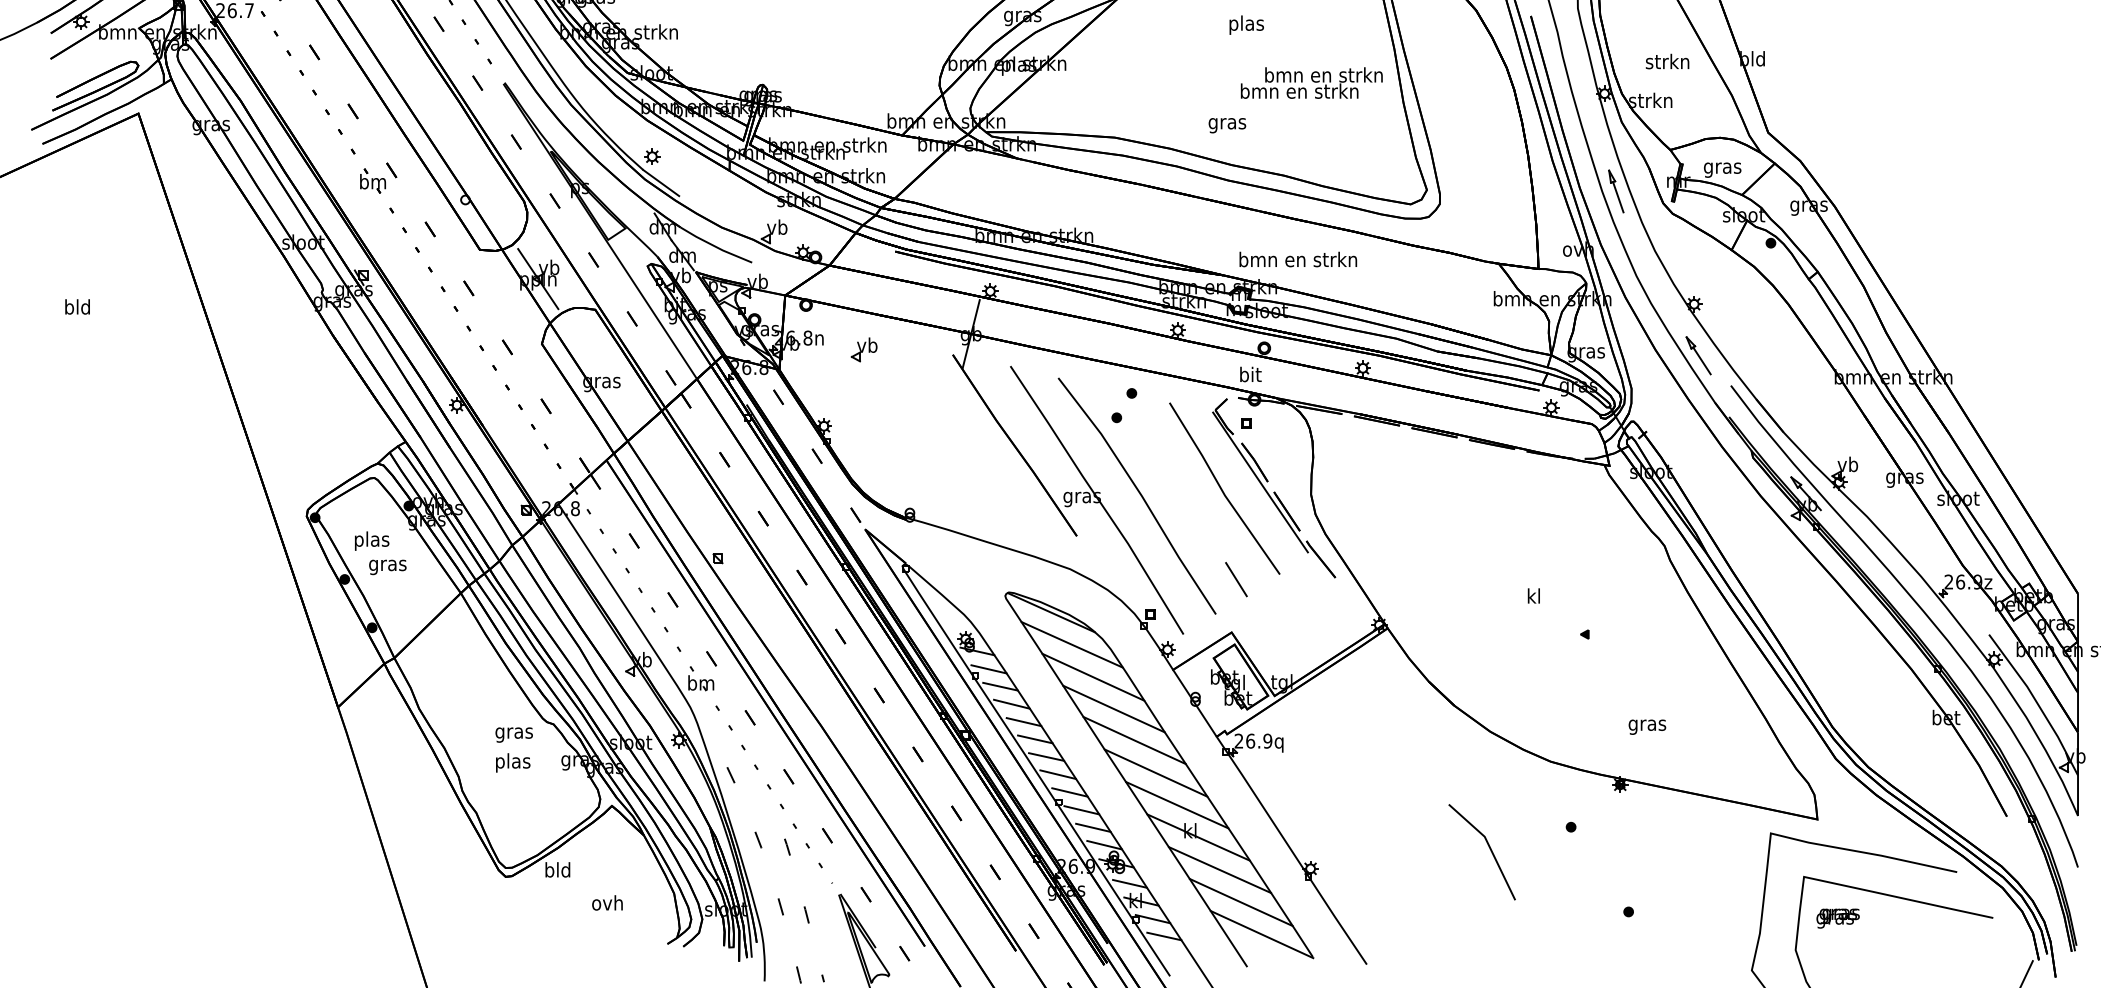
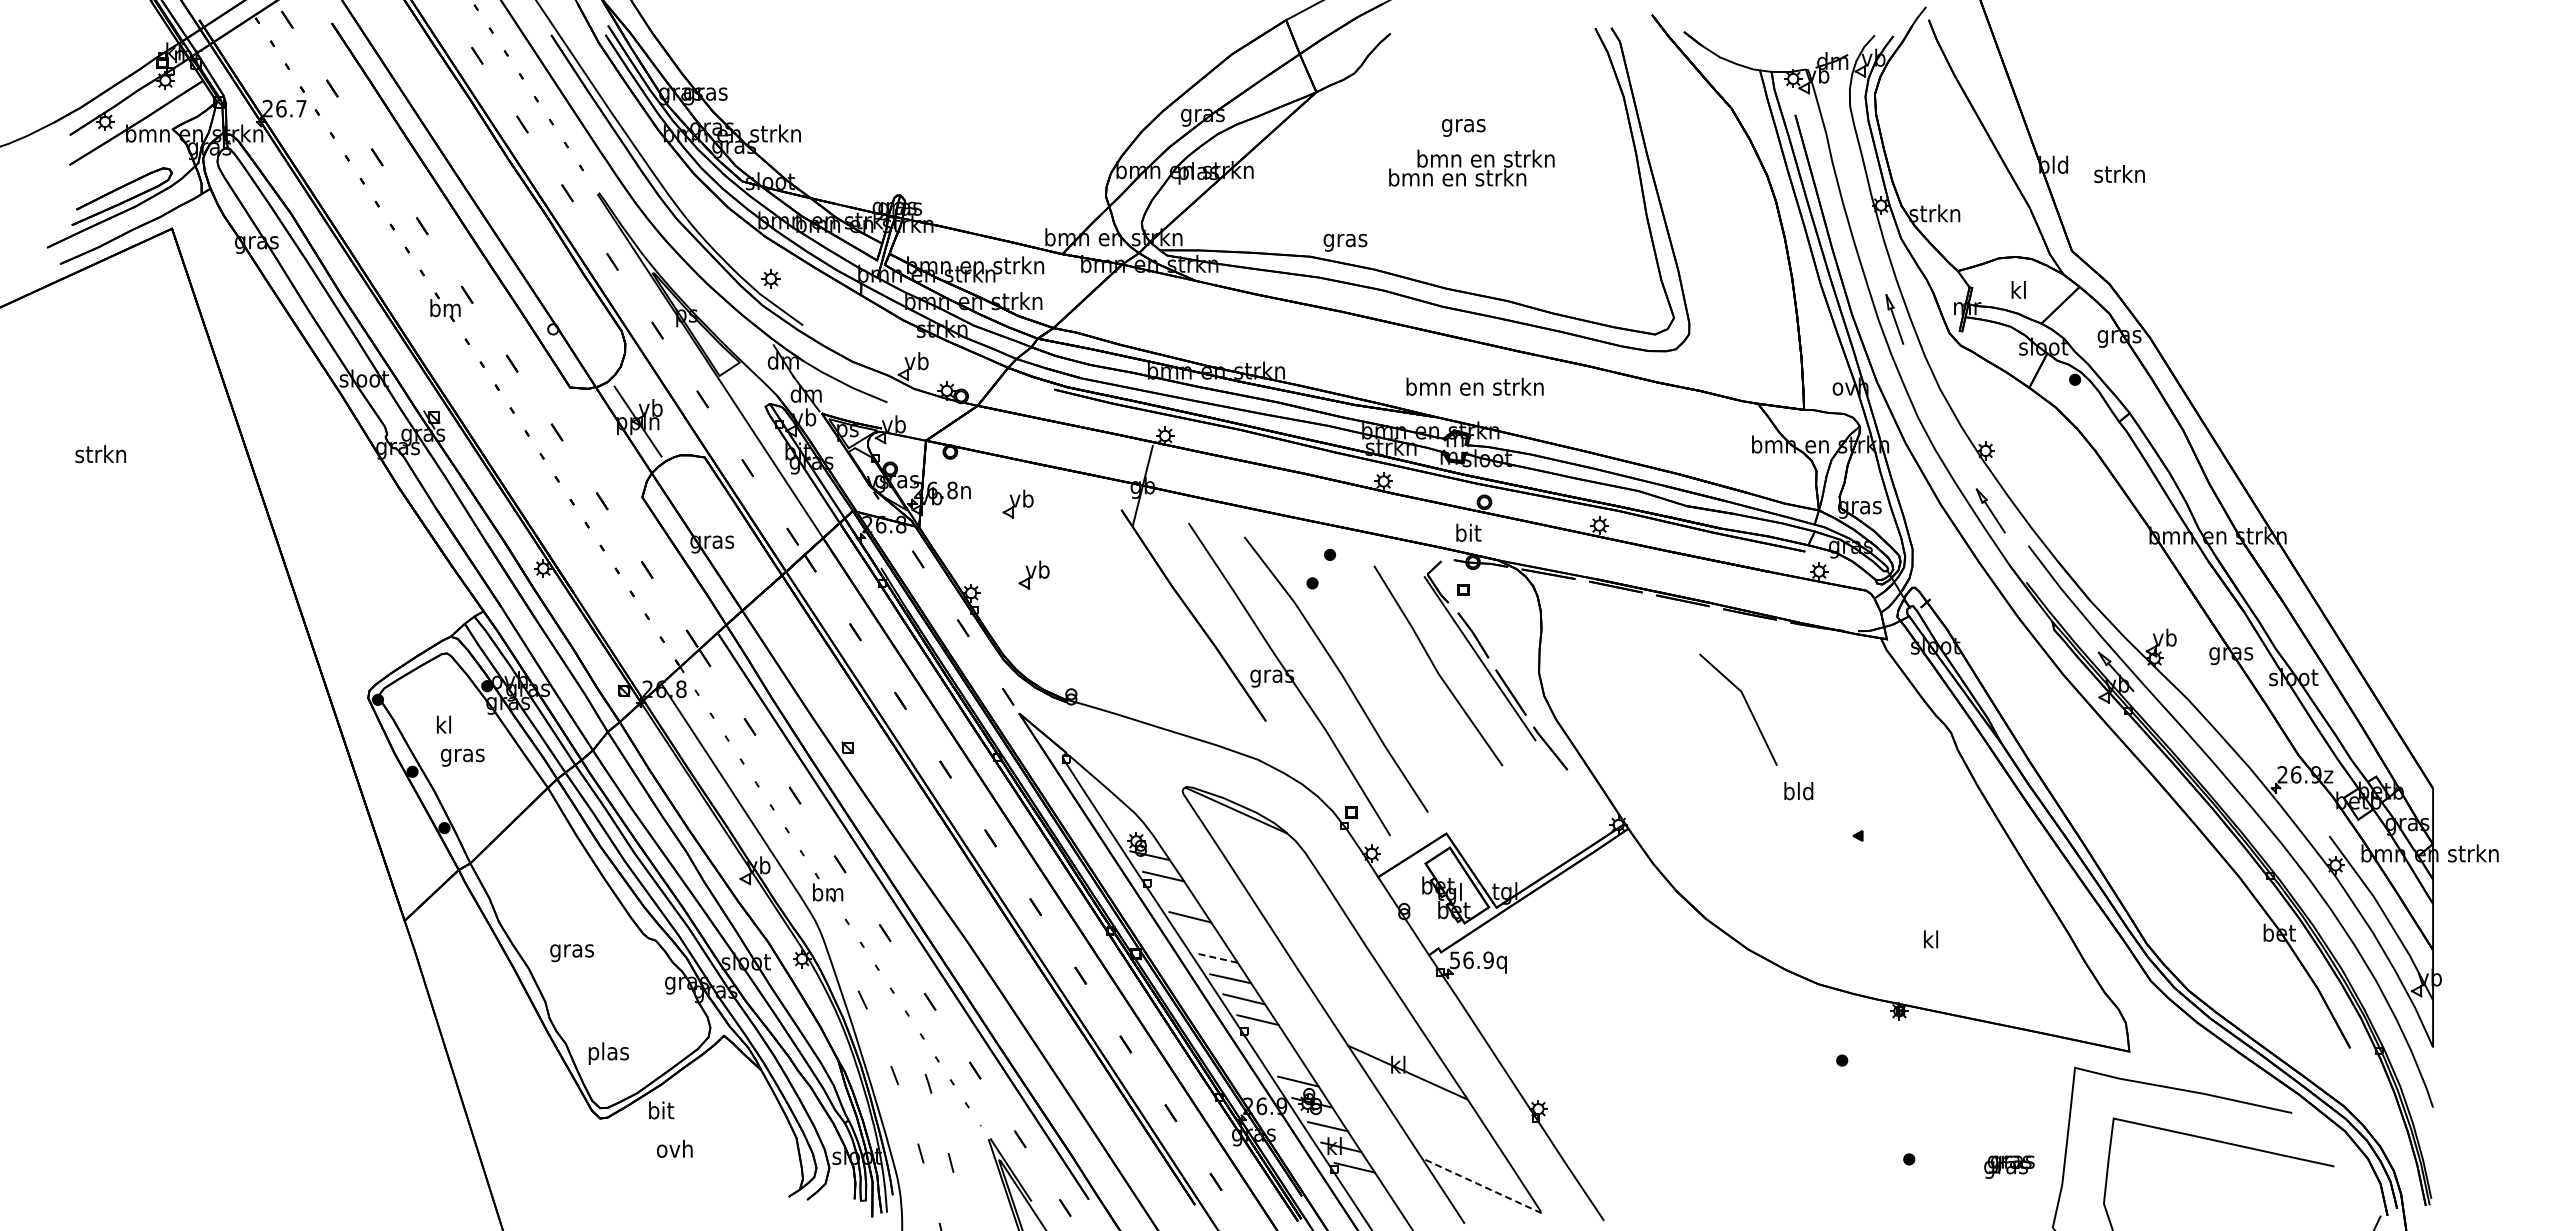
text: (1246, 25) -> (1463, 125), plas -> gras
text: (1667, 61) -> (2119, 174), moved
text: (1311, 82) -> (1471, 167), moved
text: (1227, 125) -> (1345, 242), moved
text: (1722, 168) -> (2018, 292), gras -> kl
text: (1297, 259) -> (1474, 386), moved
text: (77, 307) -> (100, 454), bld -> strkn
part: (877, 410) -> (1033, 574), added
text: (372, 540) -> (444, 726), plas -> kl
line: (1236, 579) -> (1451, 771), removed
text: (1533, 596) -> (1798, 791), kl -> bld
line: (1072, 644) -> (1260, 847), removed
line: (1093, 677) -> (1285, 885), removed
line: (1000, 686) -> (1176, 896), removed
line: (1114, 708) -> (1309, 922), removed
line: (1024, 721) -> (1204, 937), removed
text: (1646, 725) -> (1930, 941), gras -> kl
text: (513, 735) -> (571, 953), moved
line: (1035, 739) -> (1217, 958), solid -> dashed
line: (1133, 740) -> (1332, 959), removed
text: (1238, 741) -> (1454, 960), 26.9q -> 56.9q
text: (512, 762) -> (608, 1053), moved
line: (1155, 773) -> (1357, 997), removed
line: (1176, 804) -> (1382, 1034), removed
line: (1081, 809) -> (1271, 1040), removed
line: (1093, 827) -> (1285, 1061), removed
line: (1489, 847) -> (1746, 704), moved
text: (557, 870) -> (660, 1110), bld -> bit
line: (1219, 870) -> (1432, 1110), removed
line: (1241, 901) -> (1457, 1147), removed
text: (607, 902) -> (674, 1148), moved
text: (1838, 918) -> (2009, 1166), moved
line: (1261, 934) -> (1481, 1185), solid -> dashed
line: (1163, 936) -> (1367, 1187), removed

